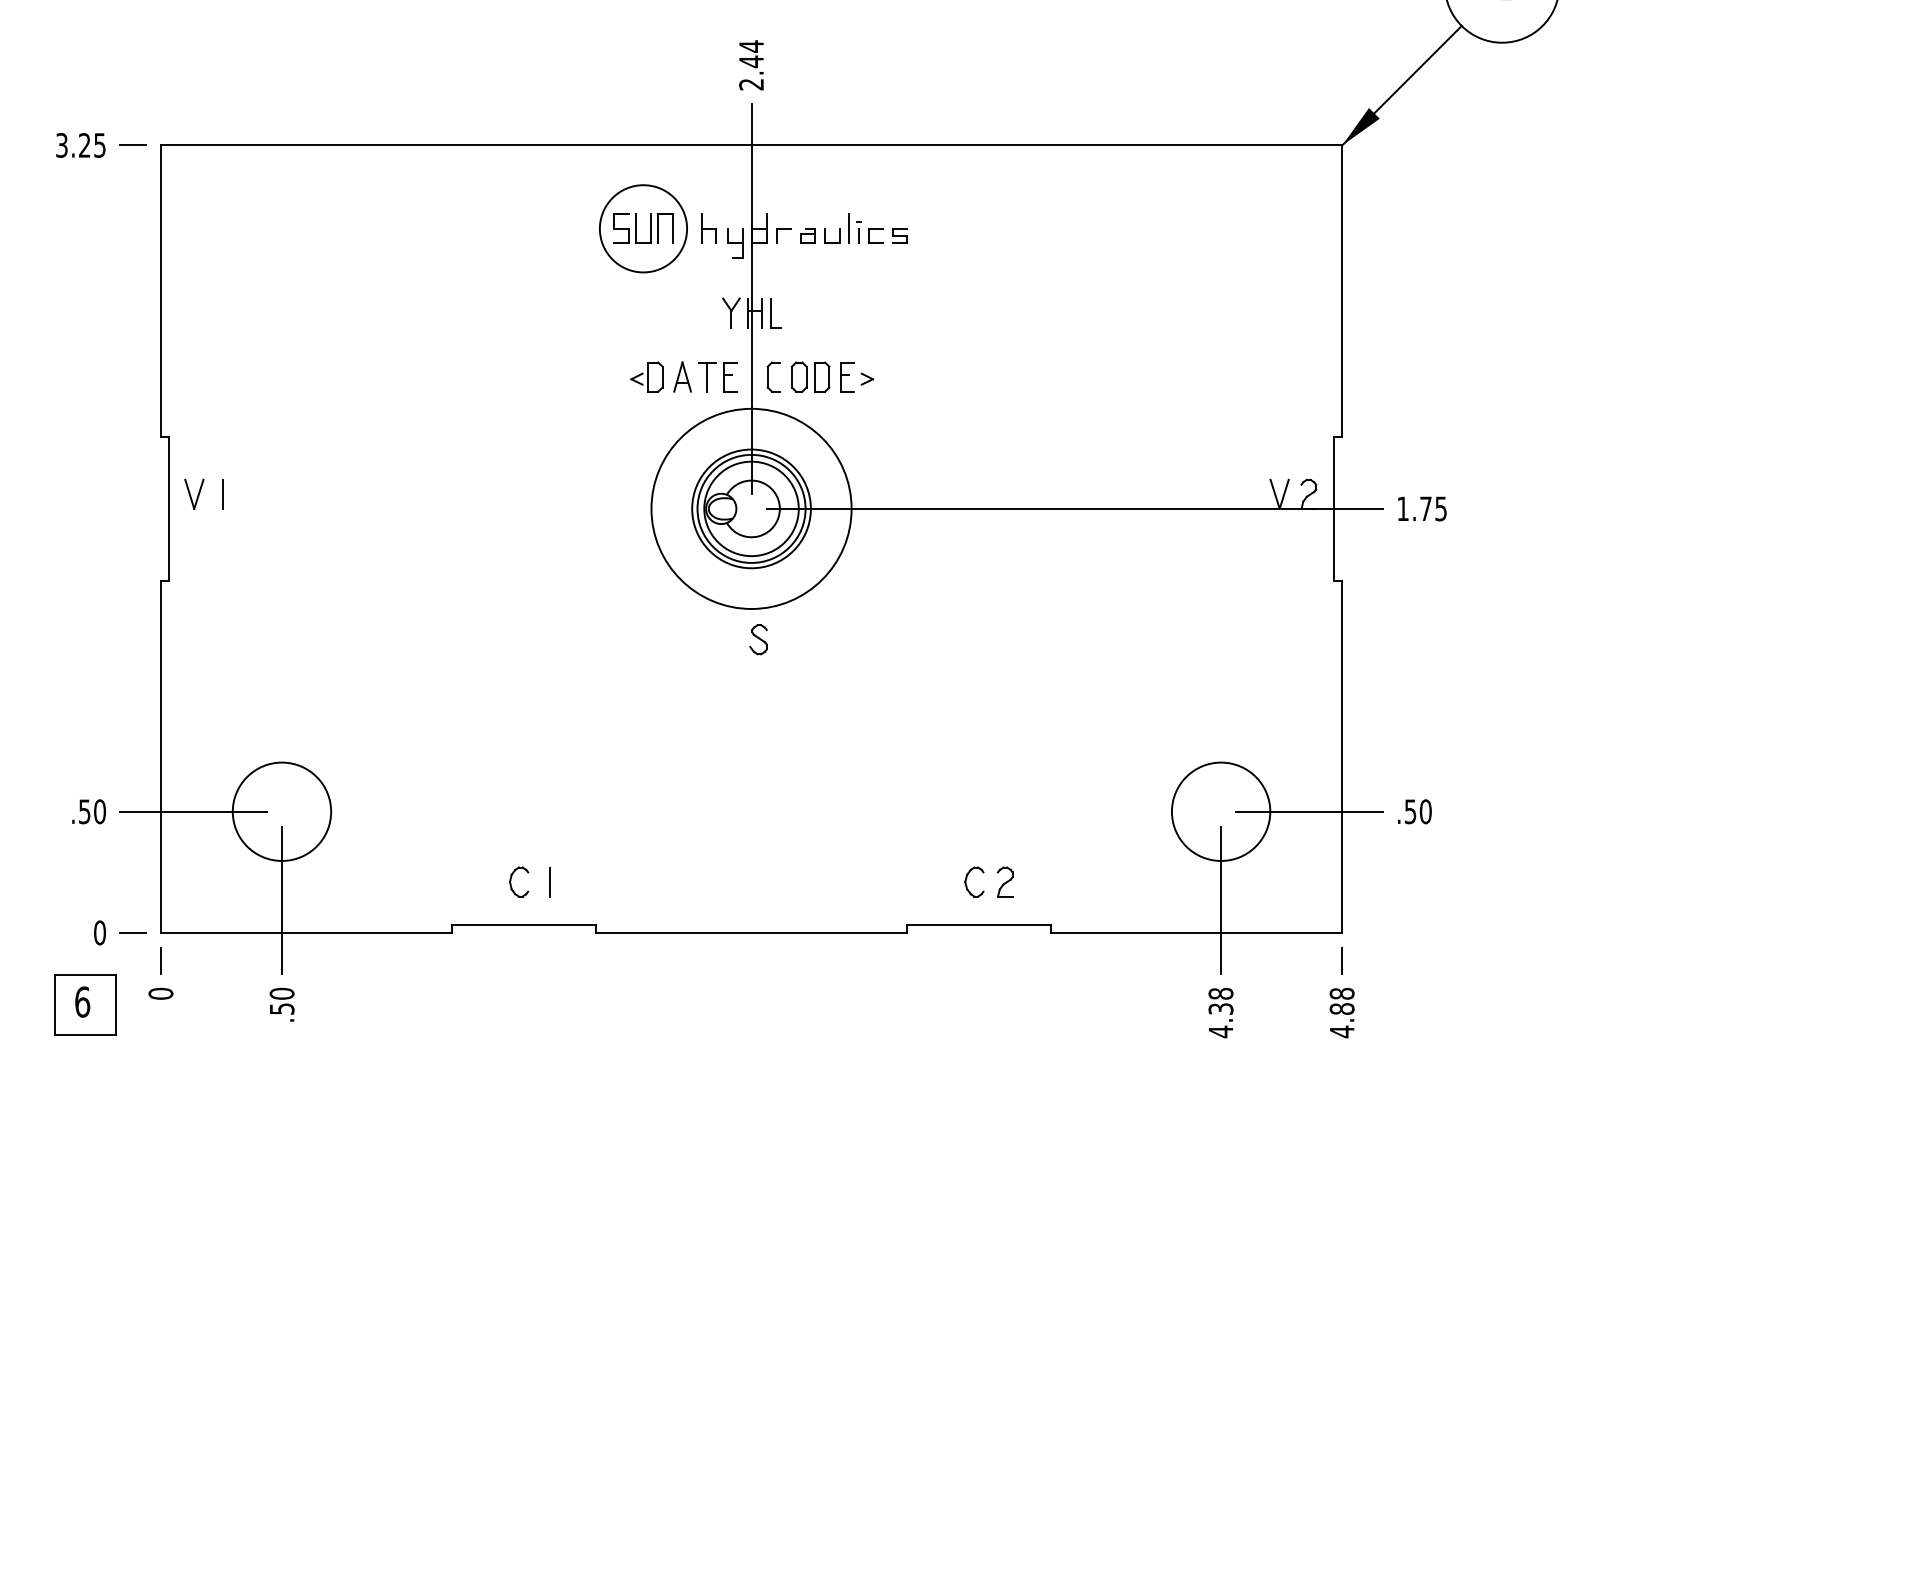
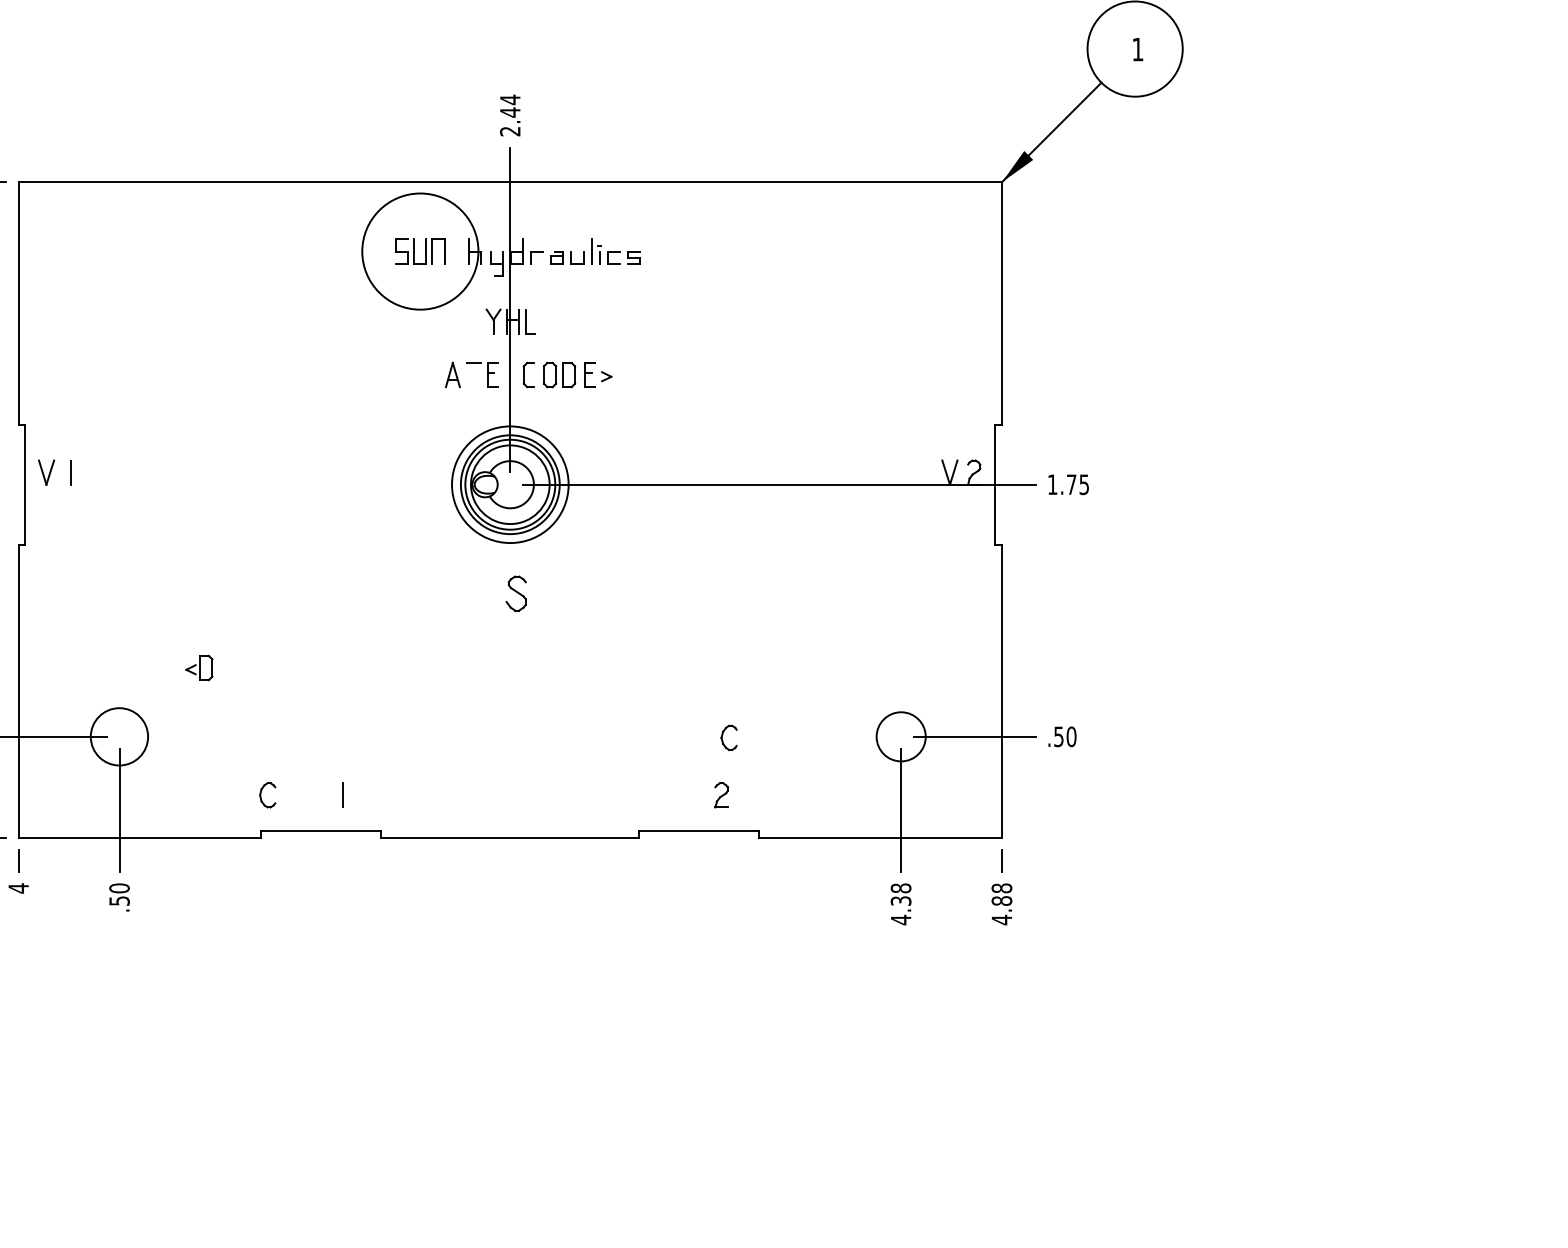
circle: (643, 228) -> (420, 251), size x1.6
part: (646, 376) -> (198, 667), moved
line: (707, 376) -> (473, 374), removed
circle: (751, 508) -> (510, 484), size x0.7
part: (758, 639) -> (516, 593), size x1.4
circle: (281, 811) -> (119, 736), size x0.7
circle: (1220, 811) -> (900, 736), size x0.6
part: (967, 878) -> (723, 734), moved
part: (511, 880) -> (261, 794), moved
text: (160, 993) -> (18, 888), 0 -> 4

